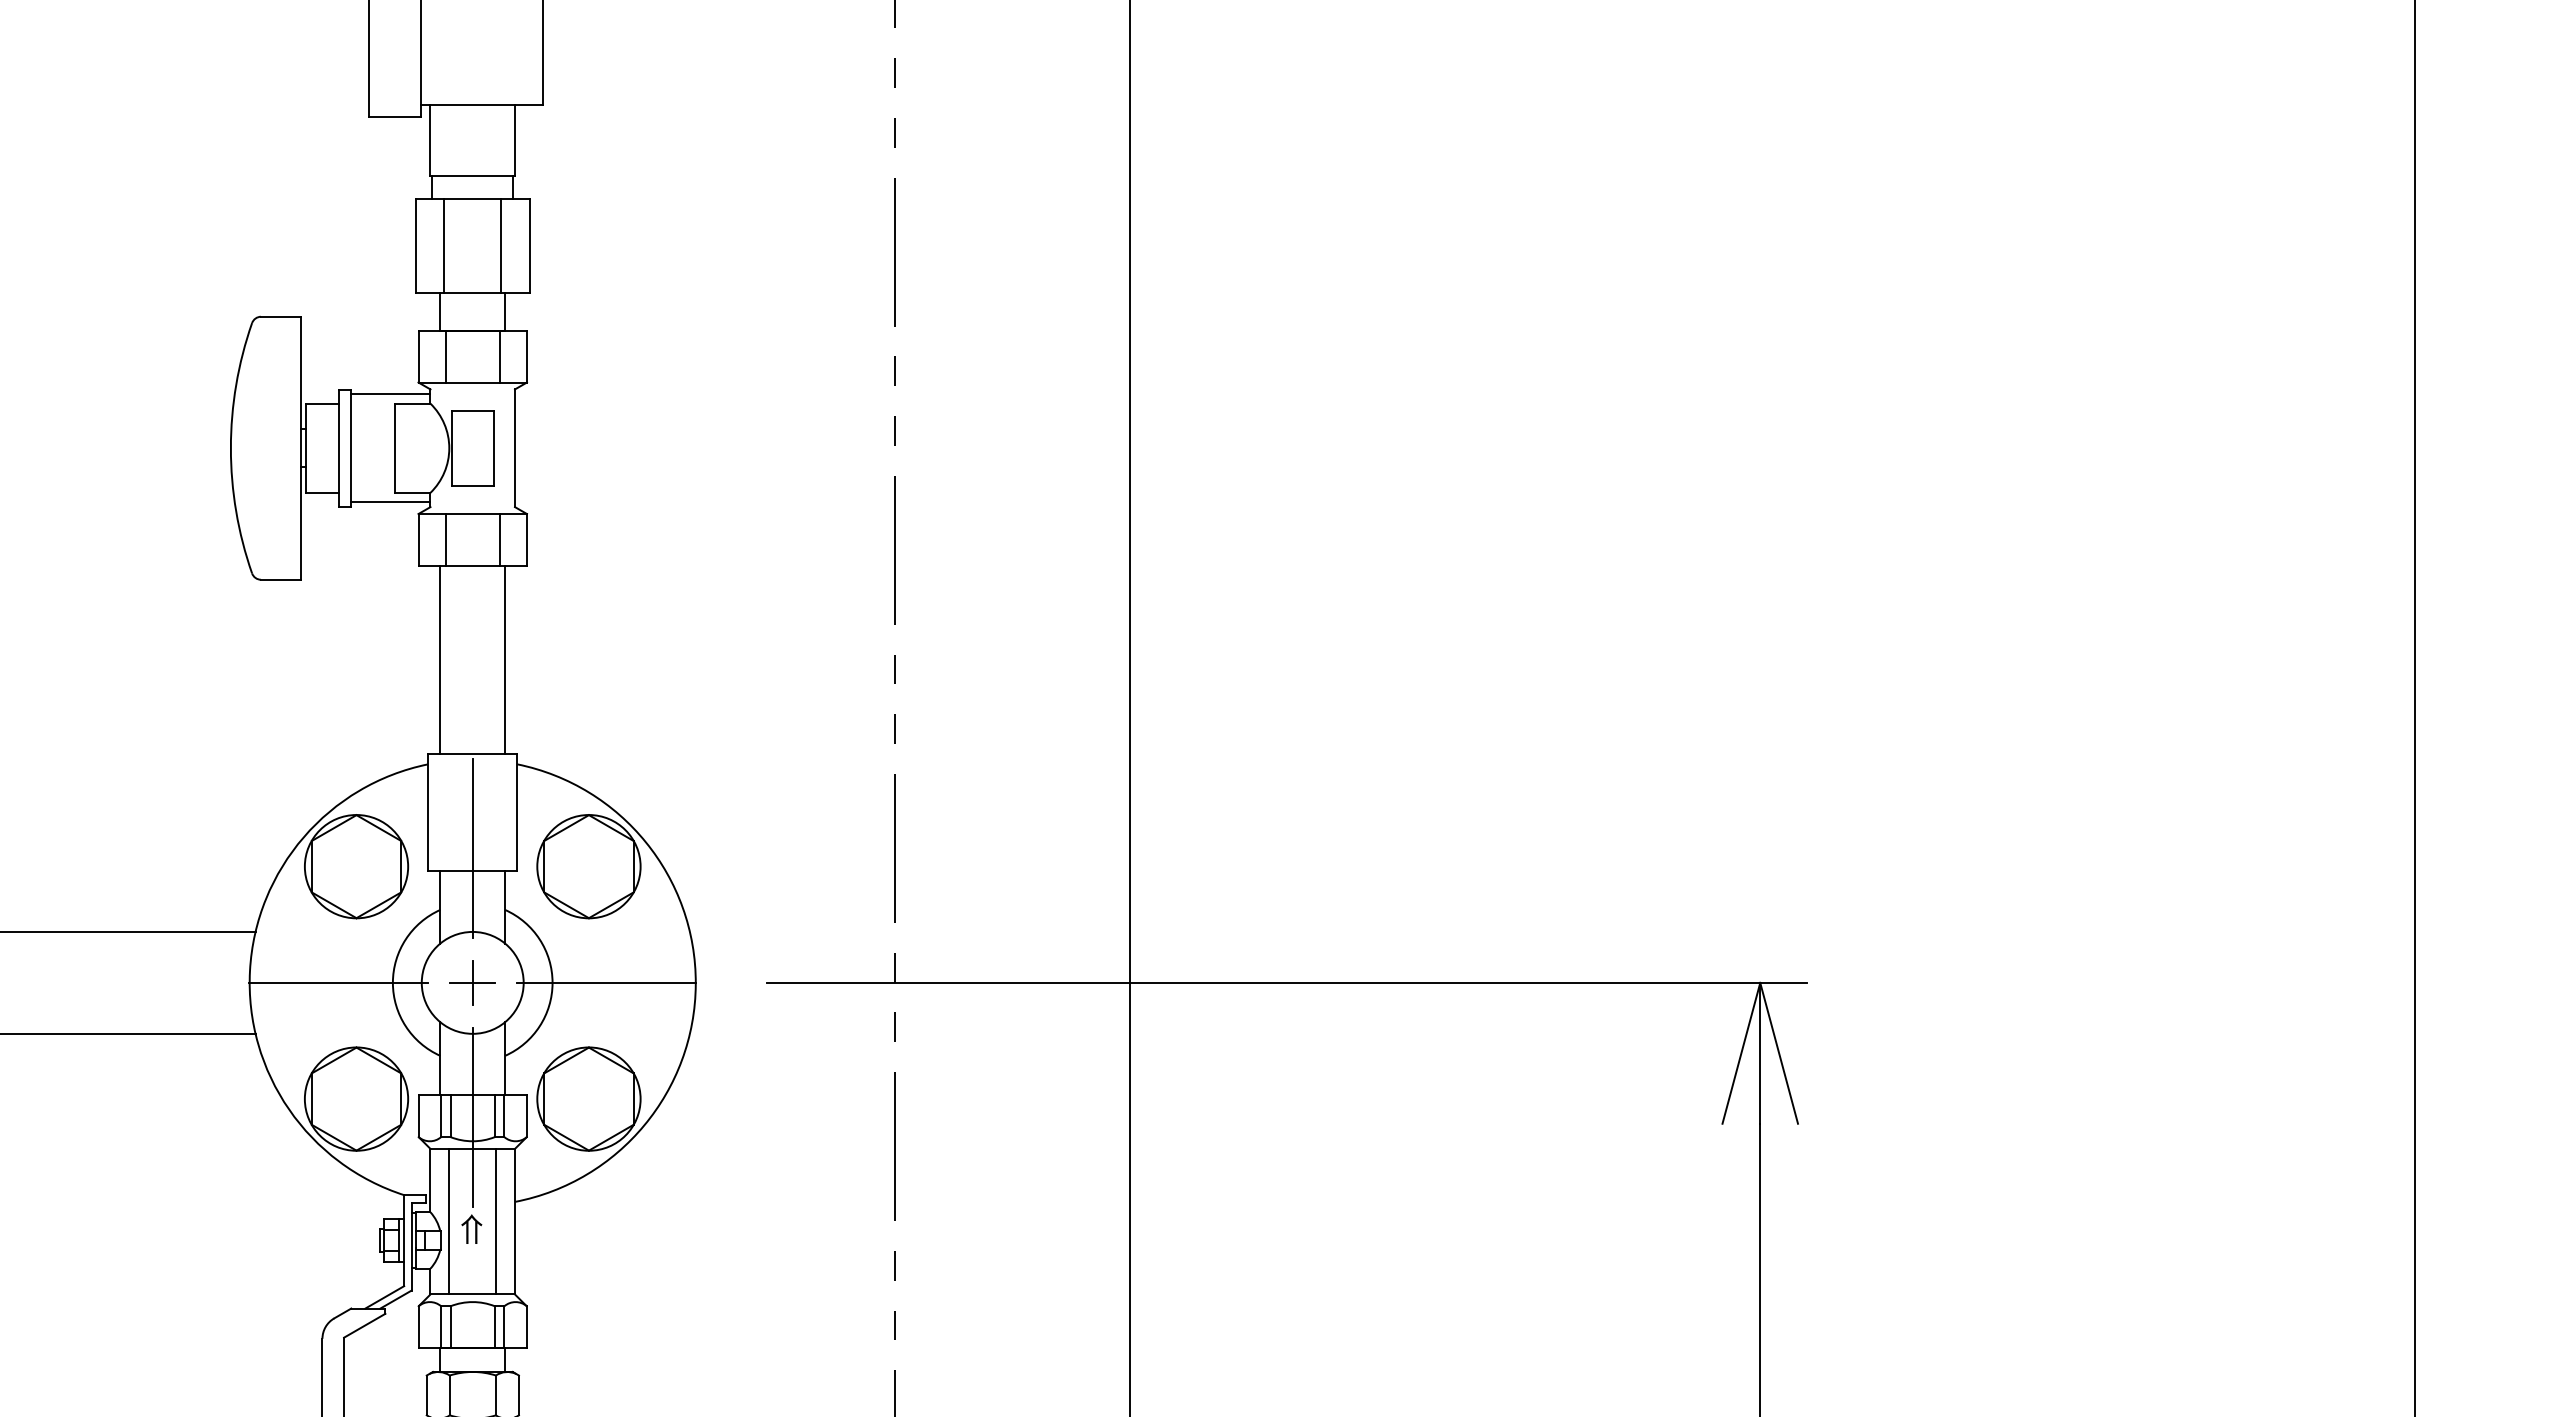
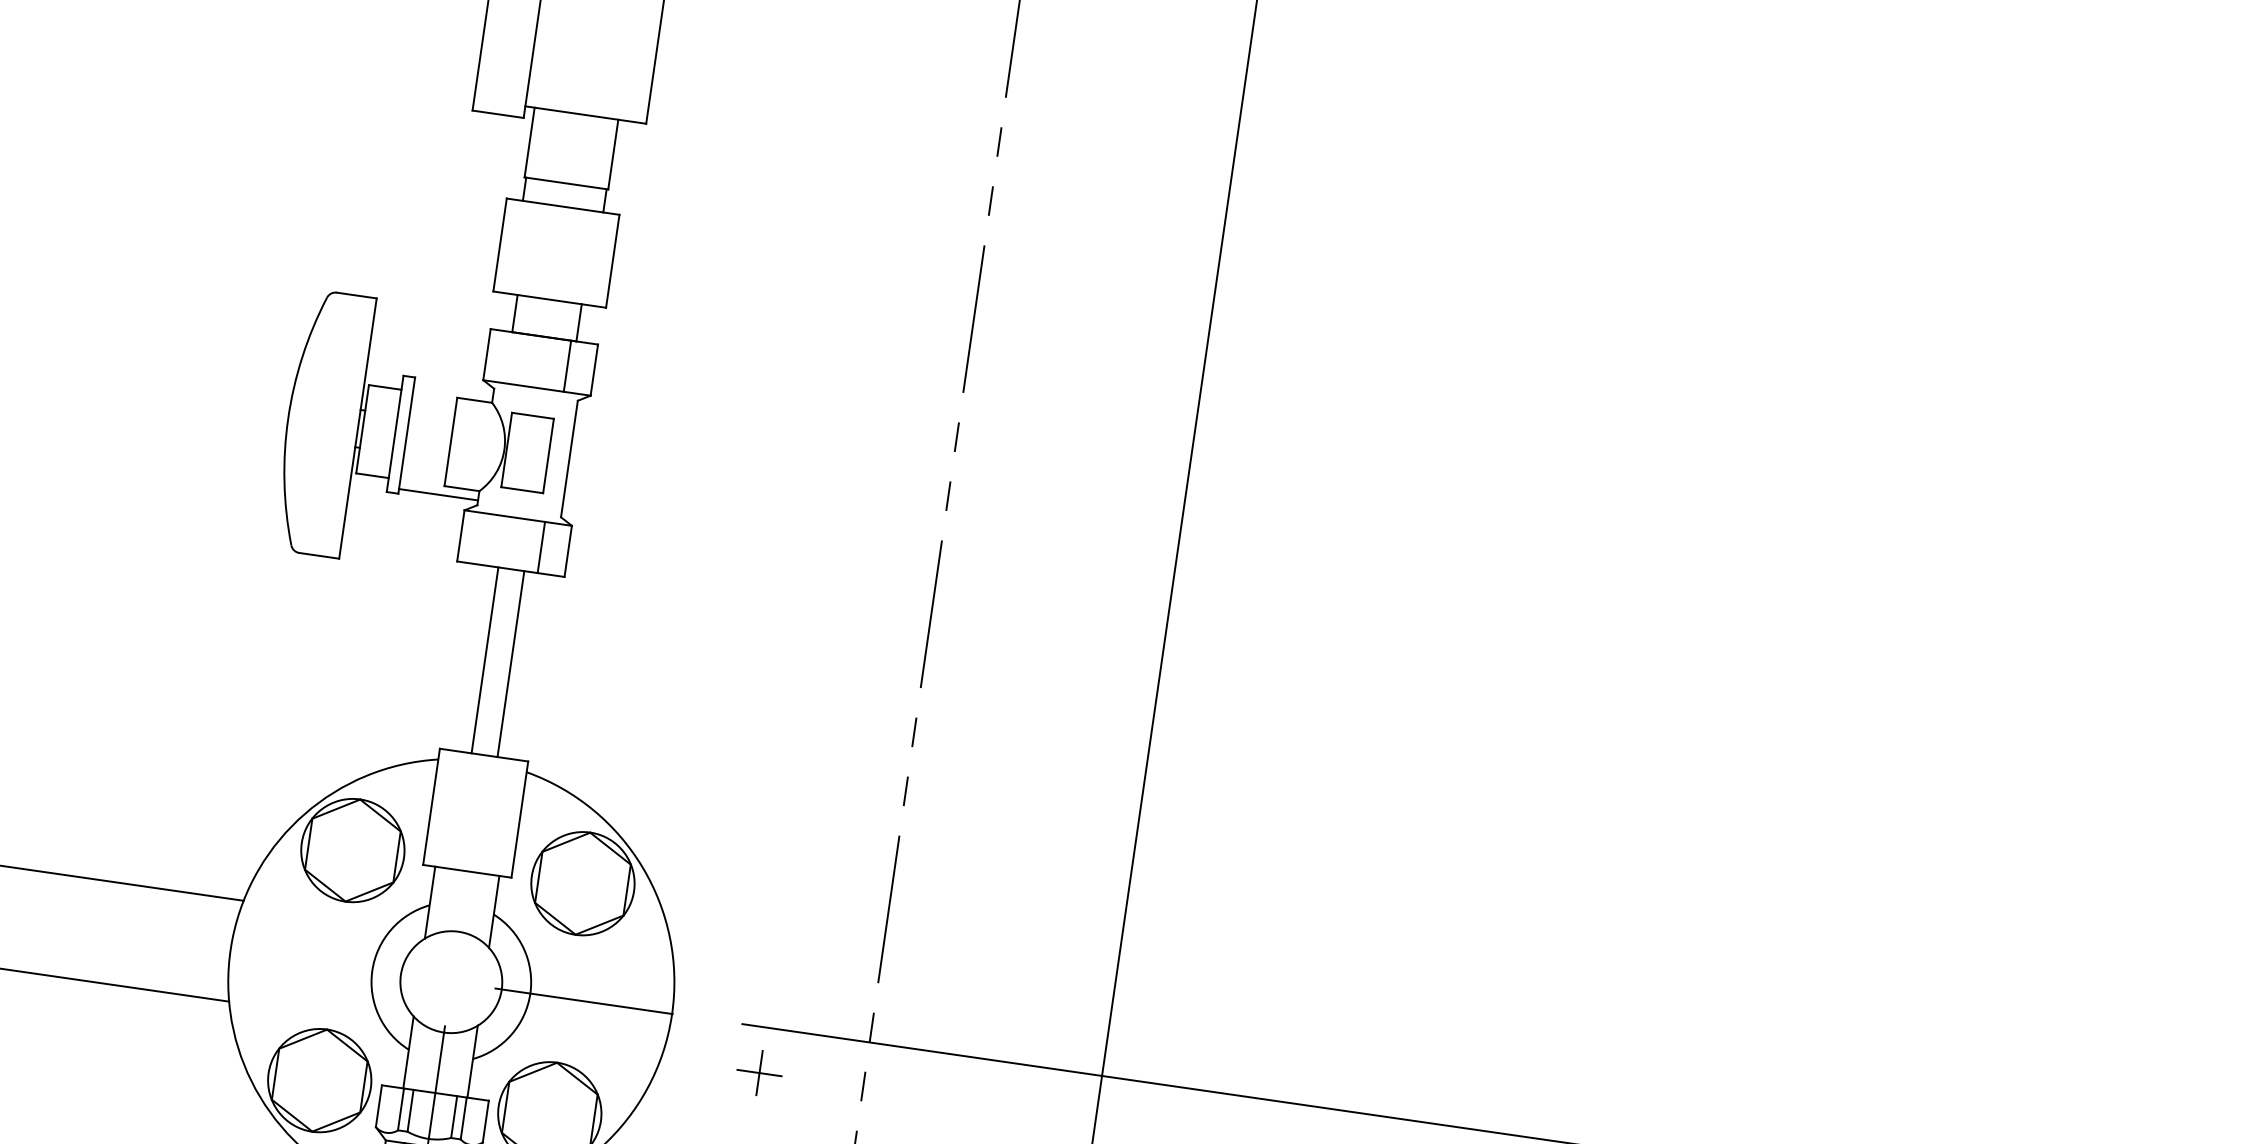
line: (444, 246) -> (528, 249), removed
line: (501, 246) -> (584, 257), removed
line: (445, 356) -> (513, 358), removed
line: (390, 394) -> (453, 388), removed
line: (445, 539) -> (487, 539), removed
line: (440, 659) -> (511, 664), moved
line: (505, 659) -> (485, 660), moved
line: (472, 848) -> (470, 849), removed
line: (338, 982) -> (318, 962), removed
part: (472, 982) -> (759, 1072), moved

